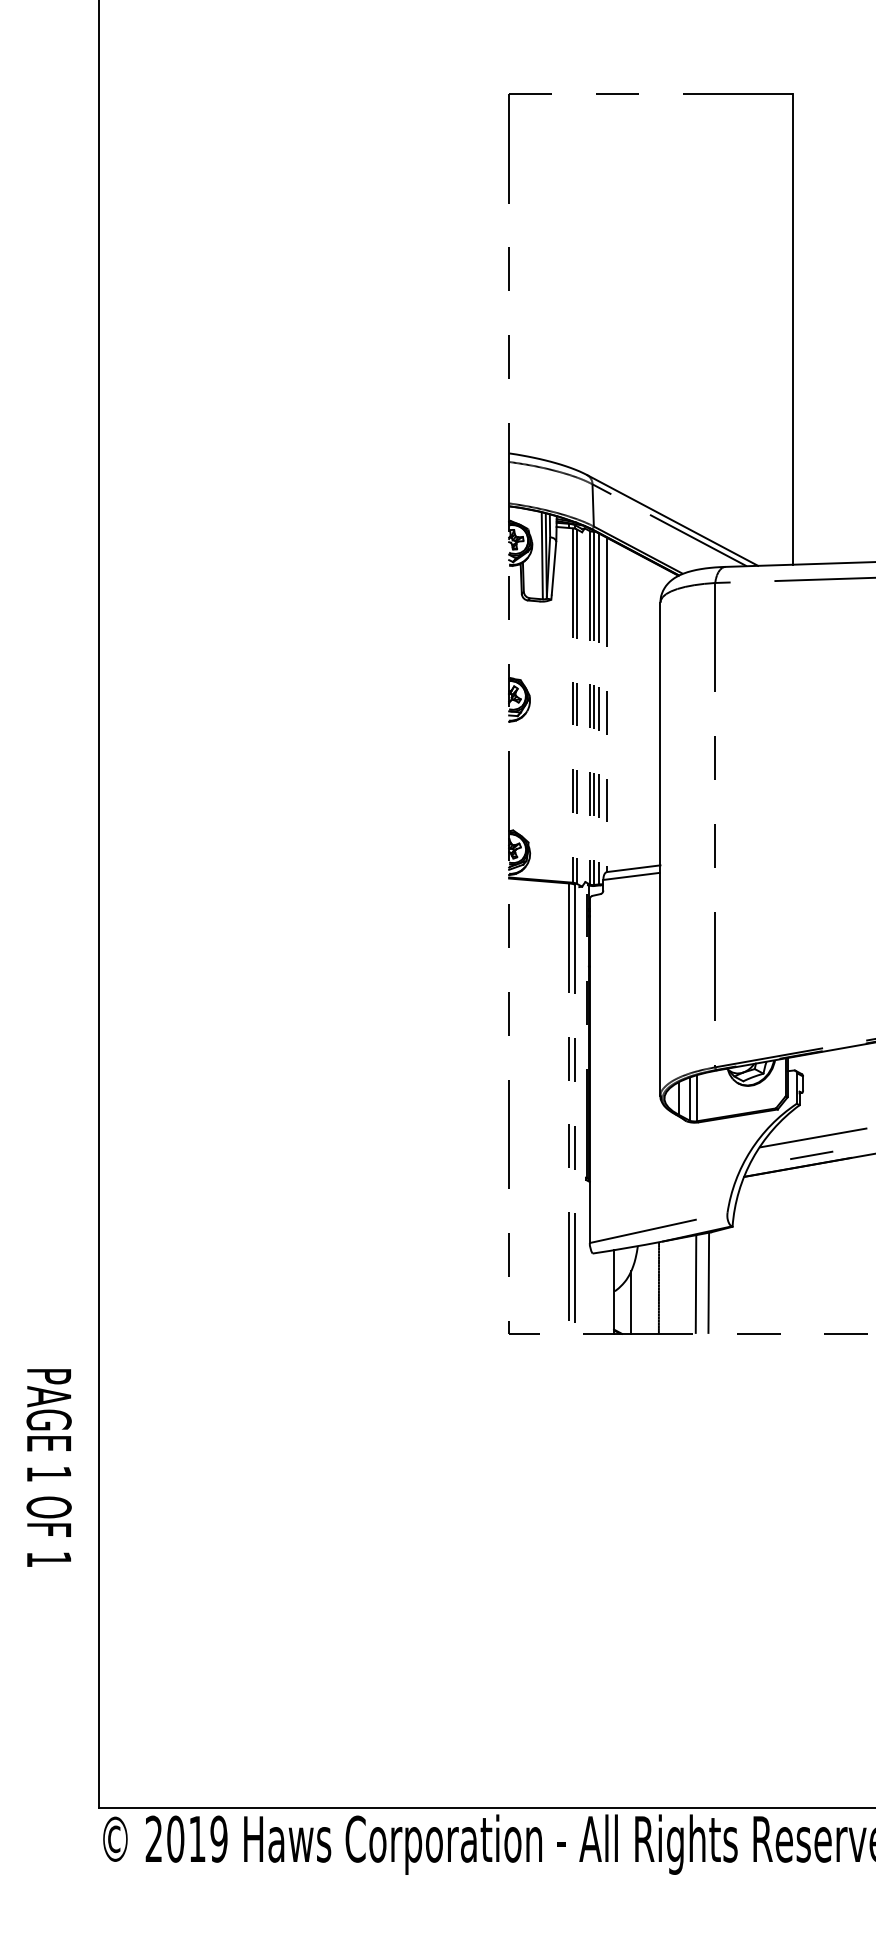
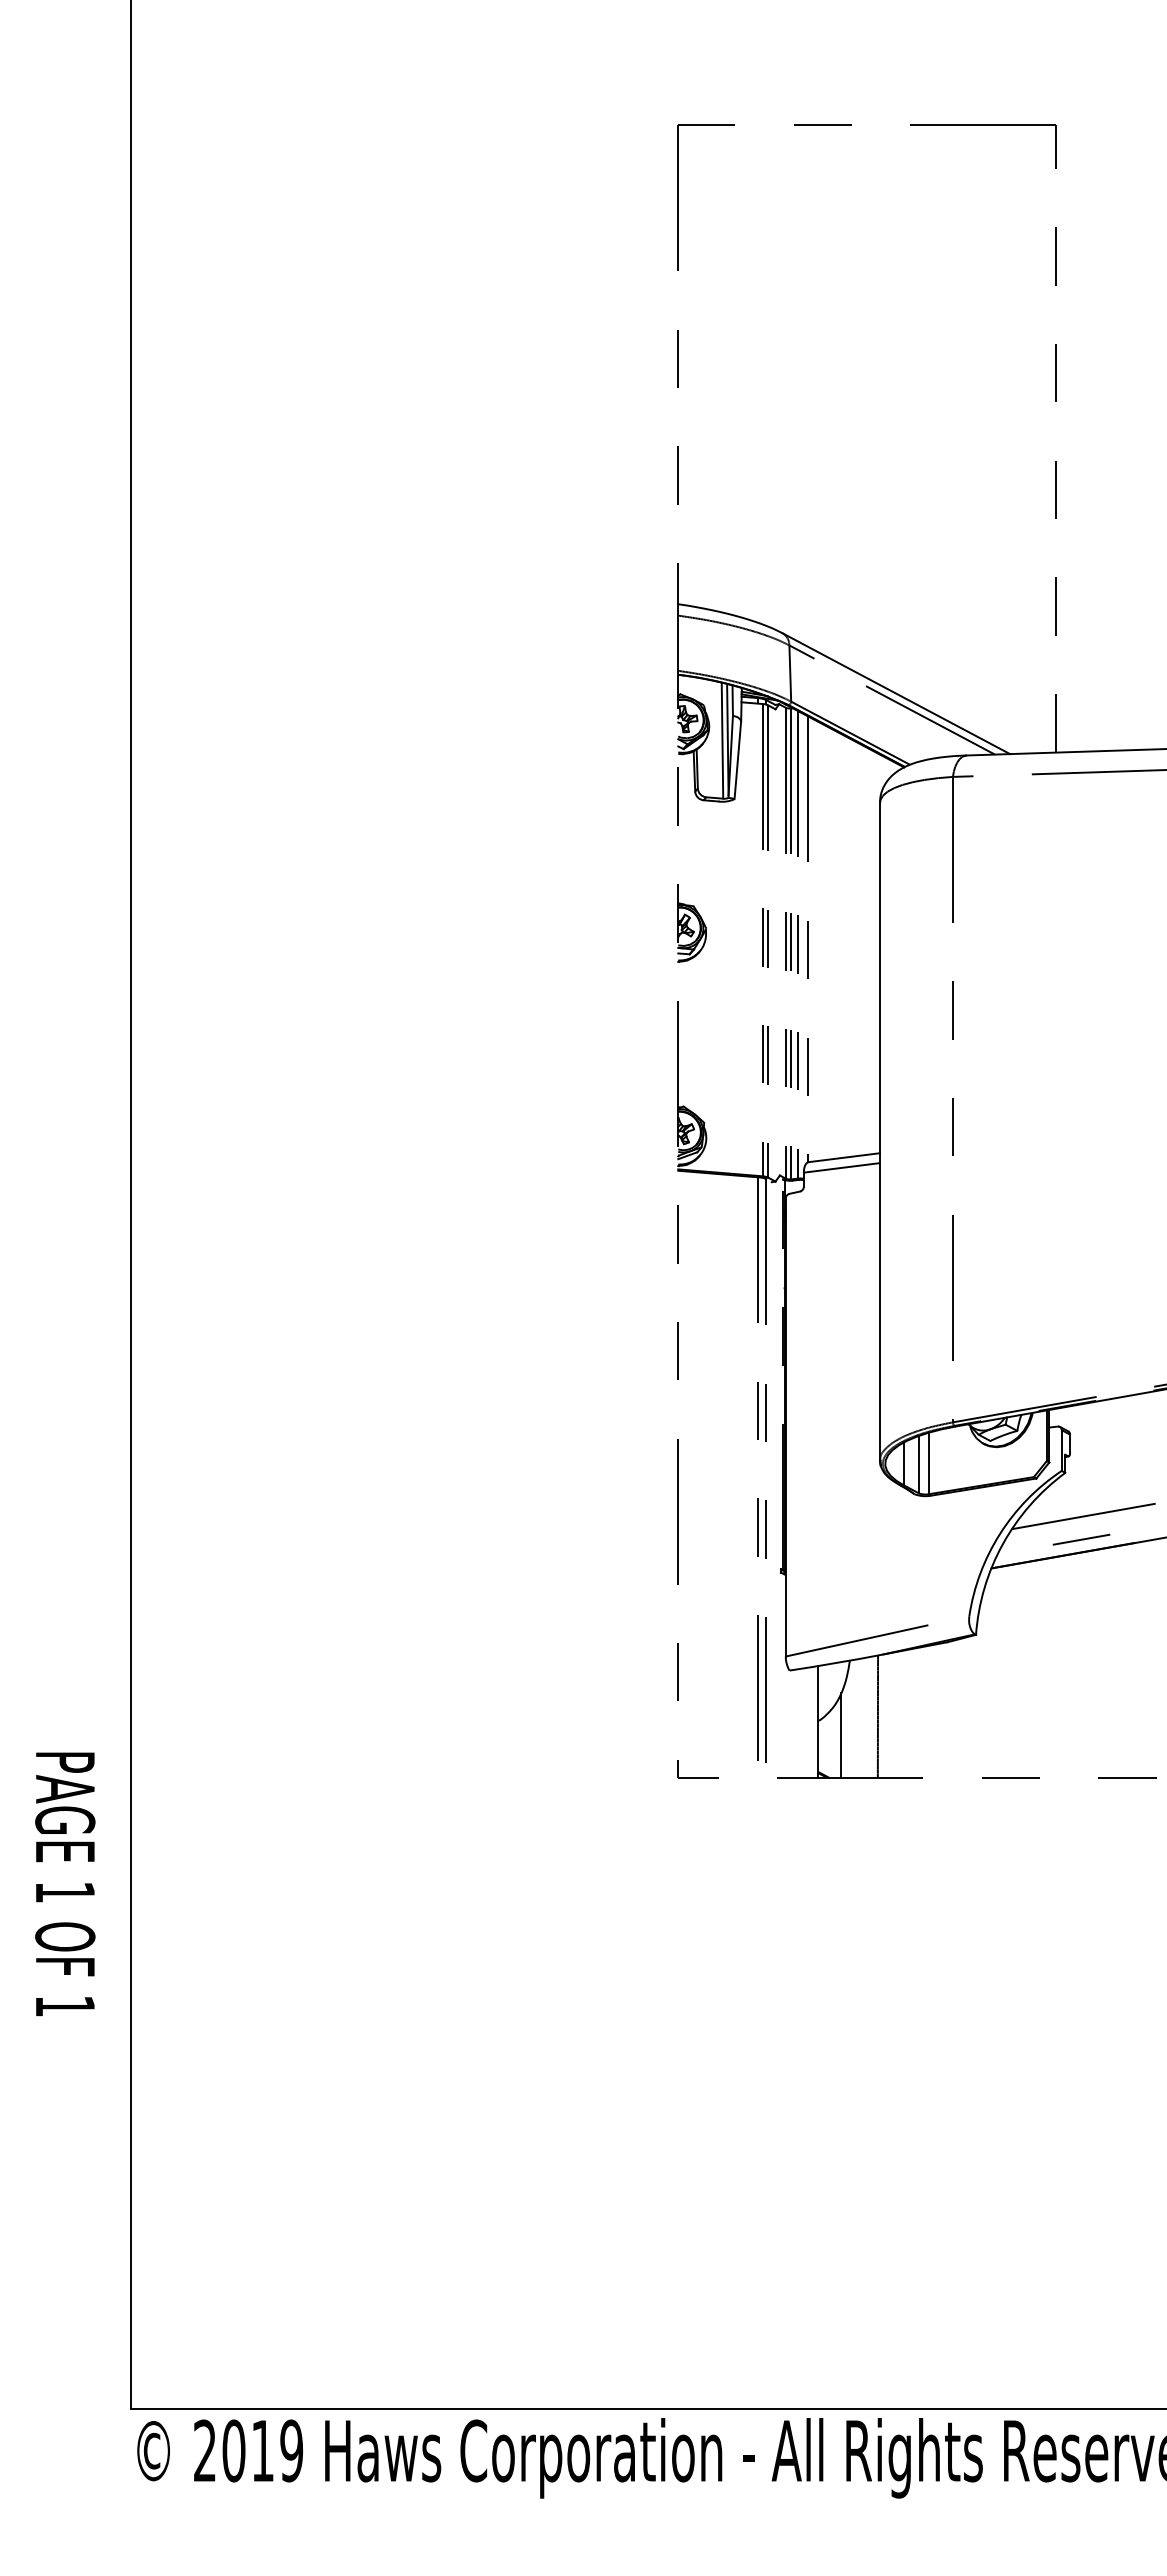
line: (792, 329) -> (1056, 438), solid -> dashed
line: (708, 1282) -> (943, 1709), removed
line: (696, 1284) -> (927, 1711), removed
text: (49, 1468) -> (65, 1884), moved

